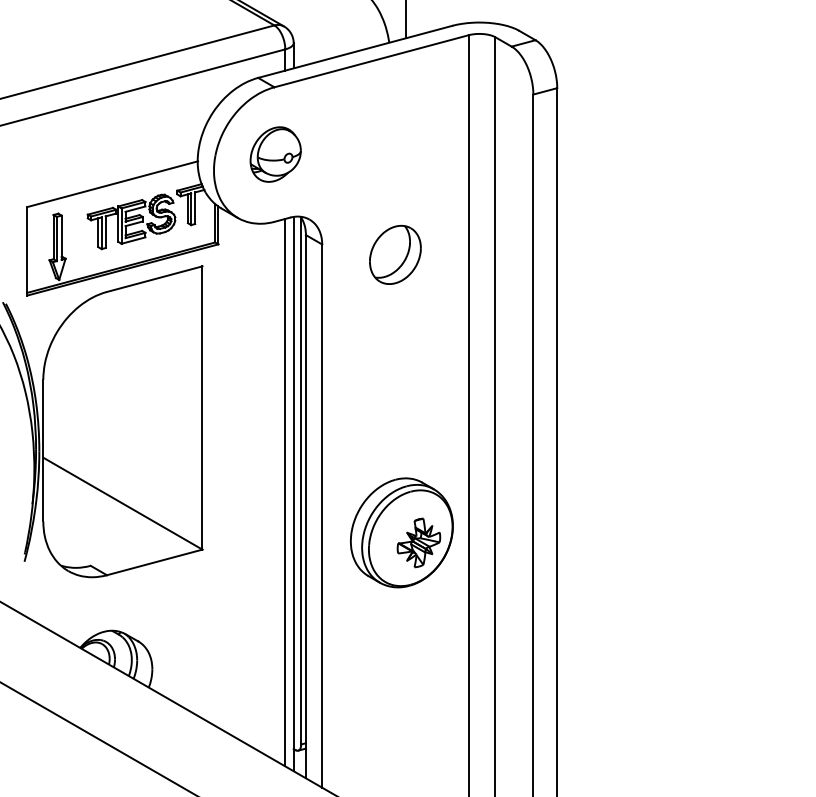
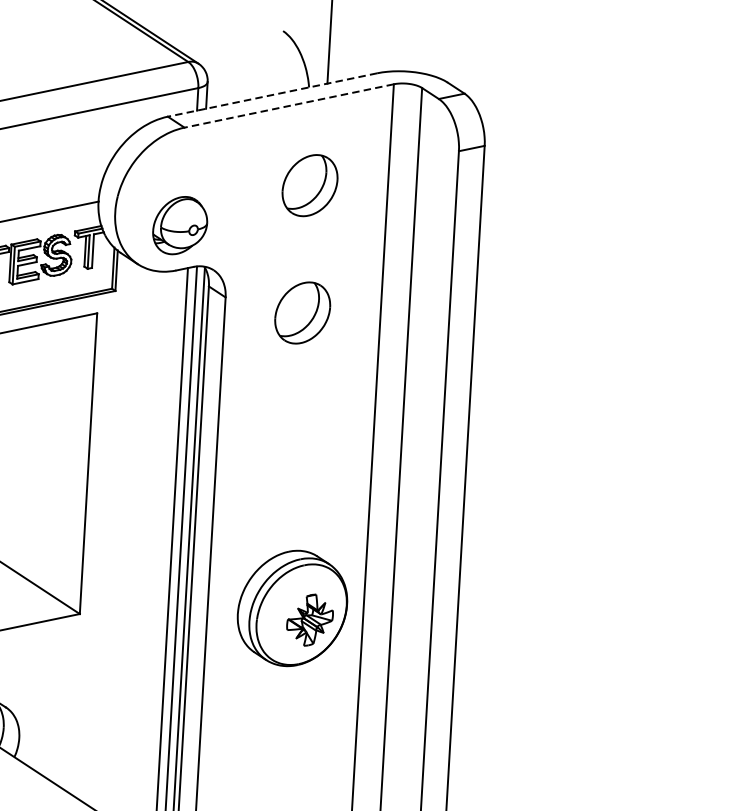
line: (355, 51) -> (272, 94), solid -> dashed
line: (371, 61) -> (289, 106), solid -> dashed
part: (395, 134) -> (310, 185), added
part: (275, 154) -> (180, 225), moved

